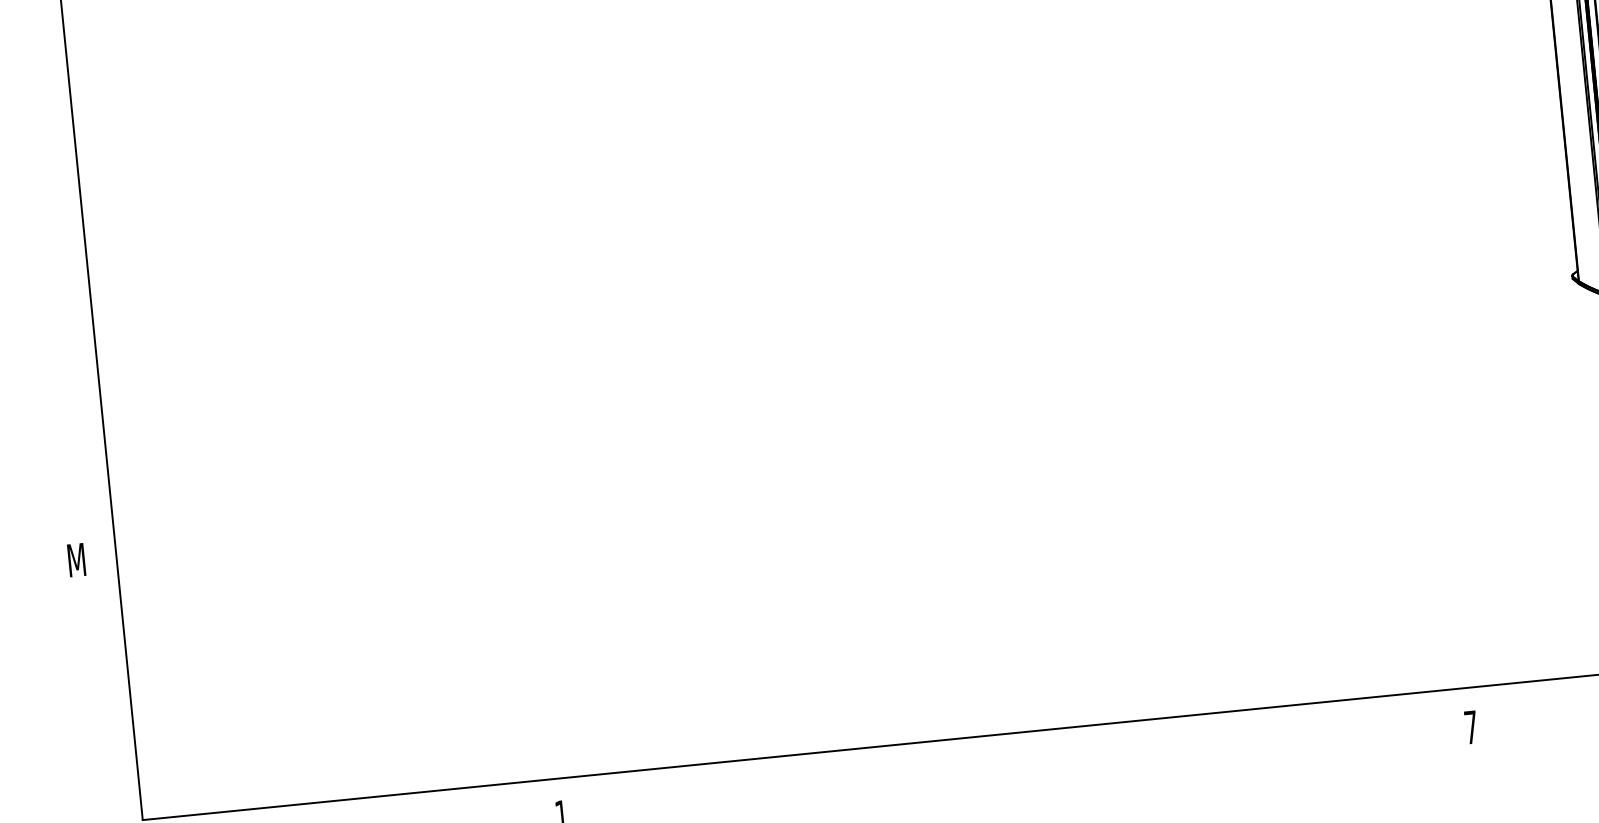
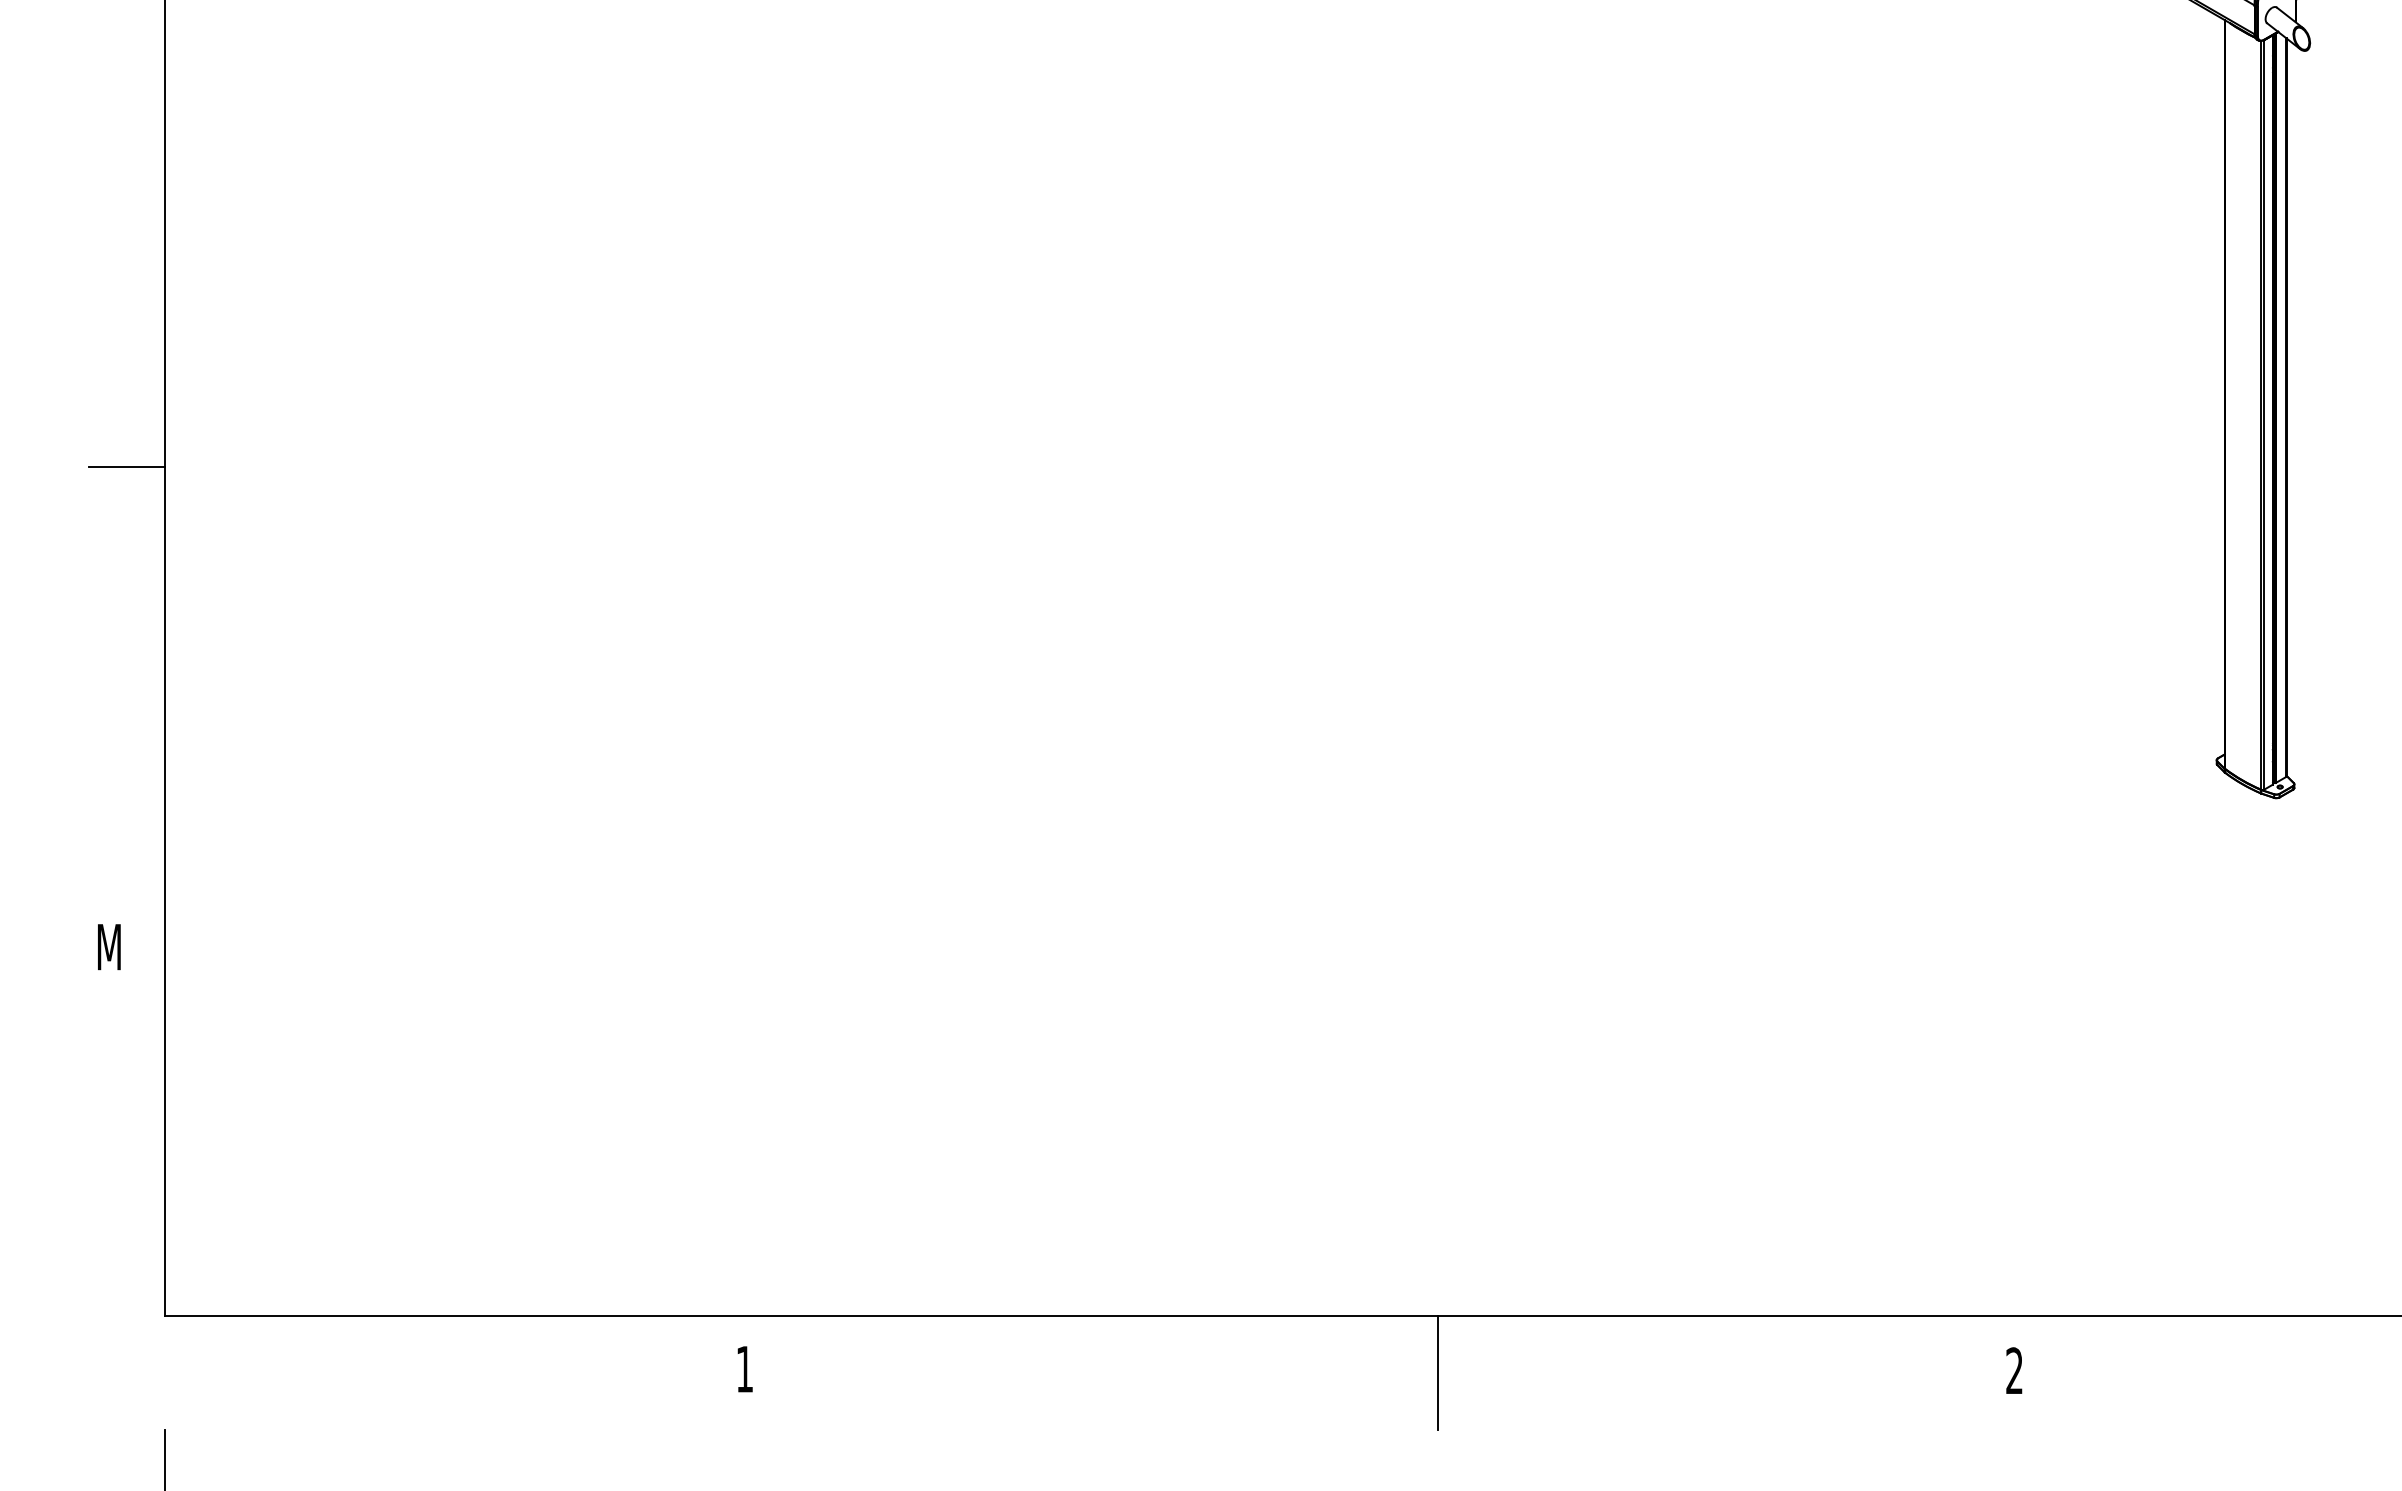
line: (54, 214) -> (126, 466), added
text: (1471, 727) -> (2014, 1370), 7 -> 2
line: (1058, 769) -> (1438, 1372), added

